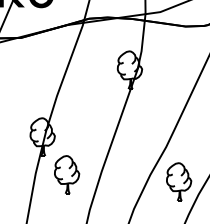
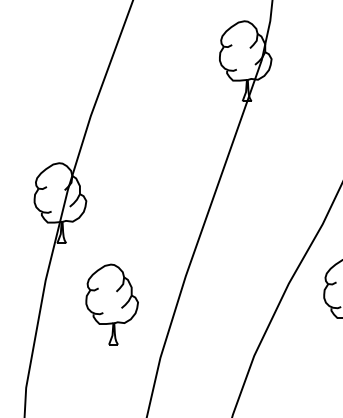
part: (67, 174) -> (113, 303), moved

